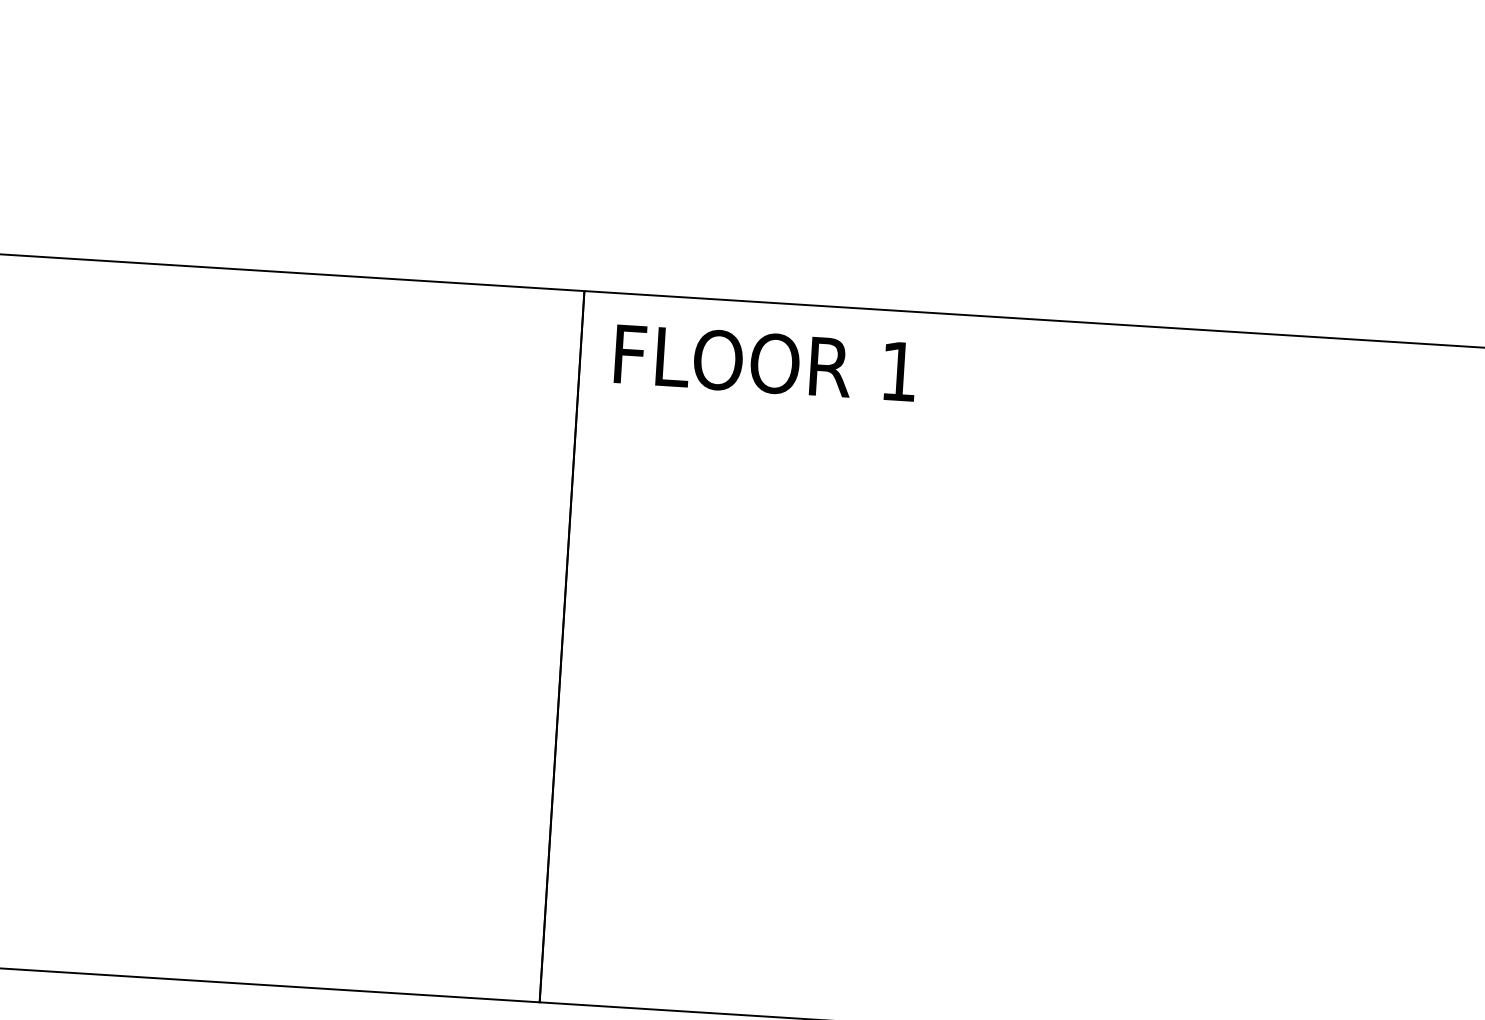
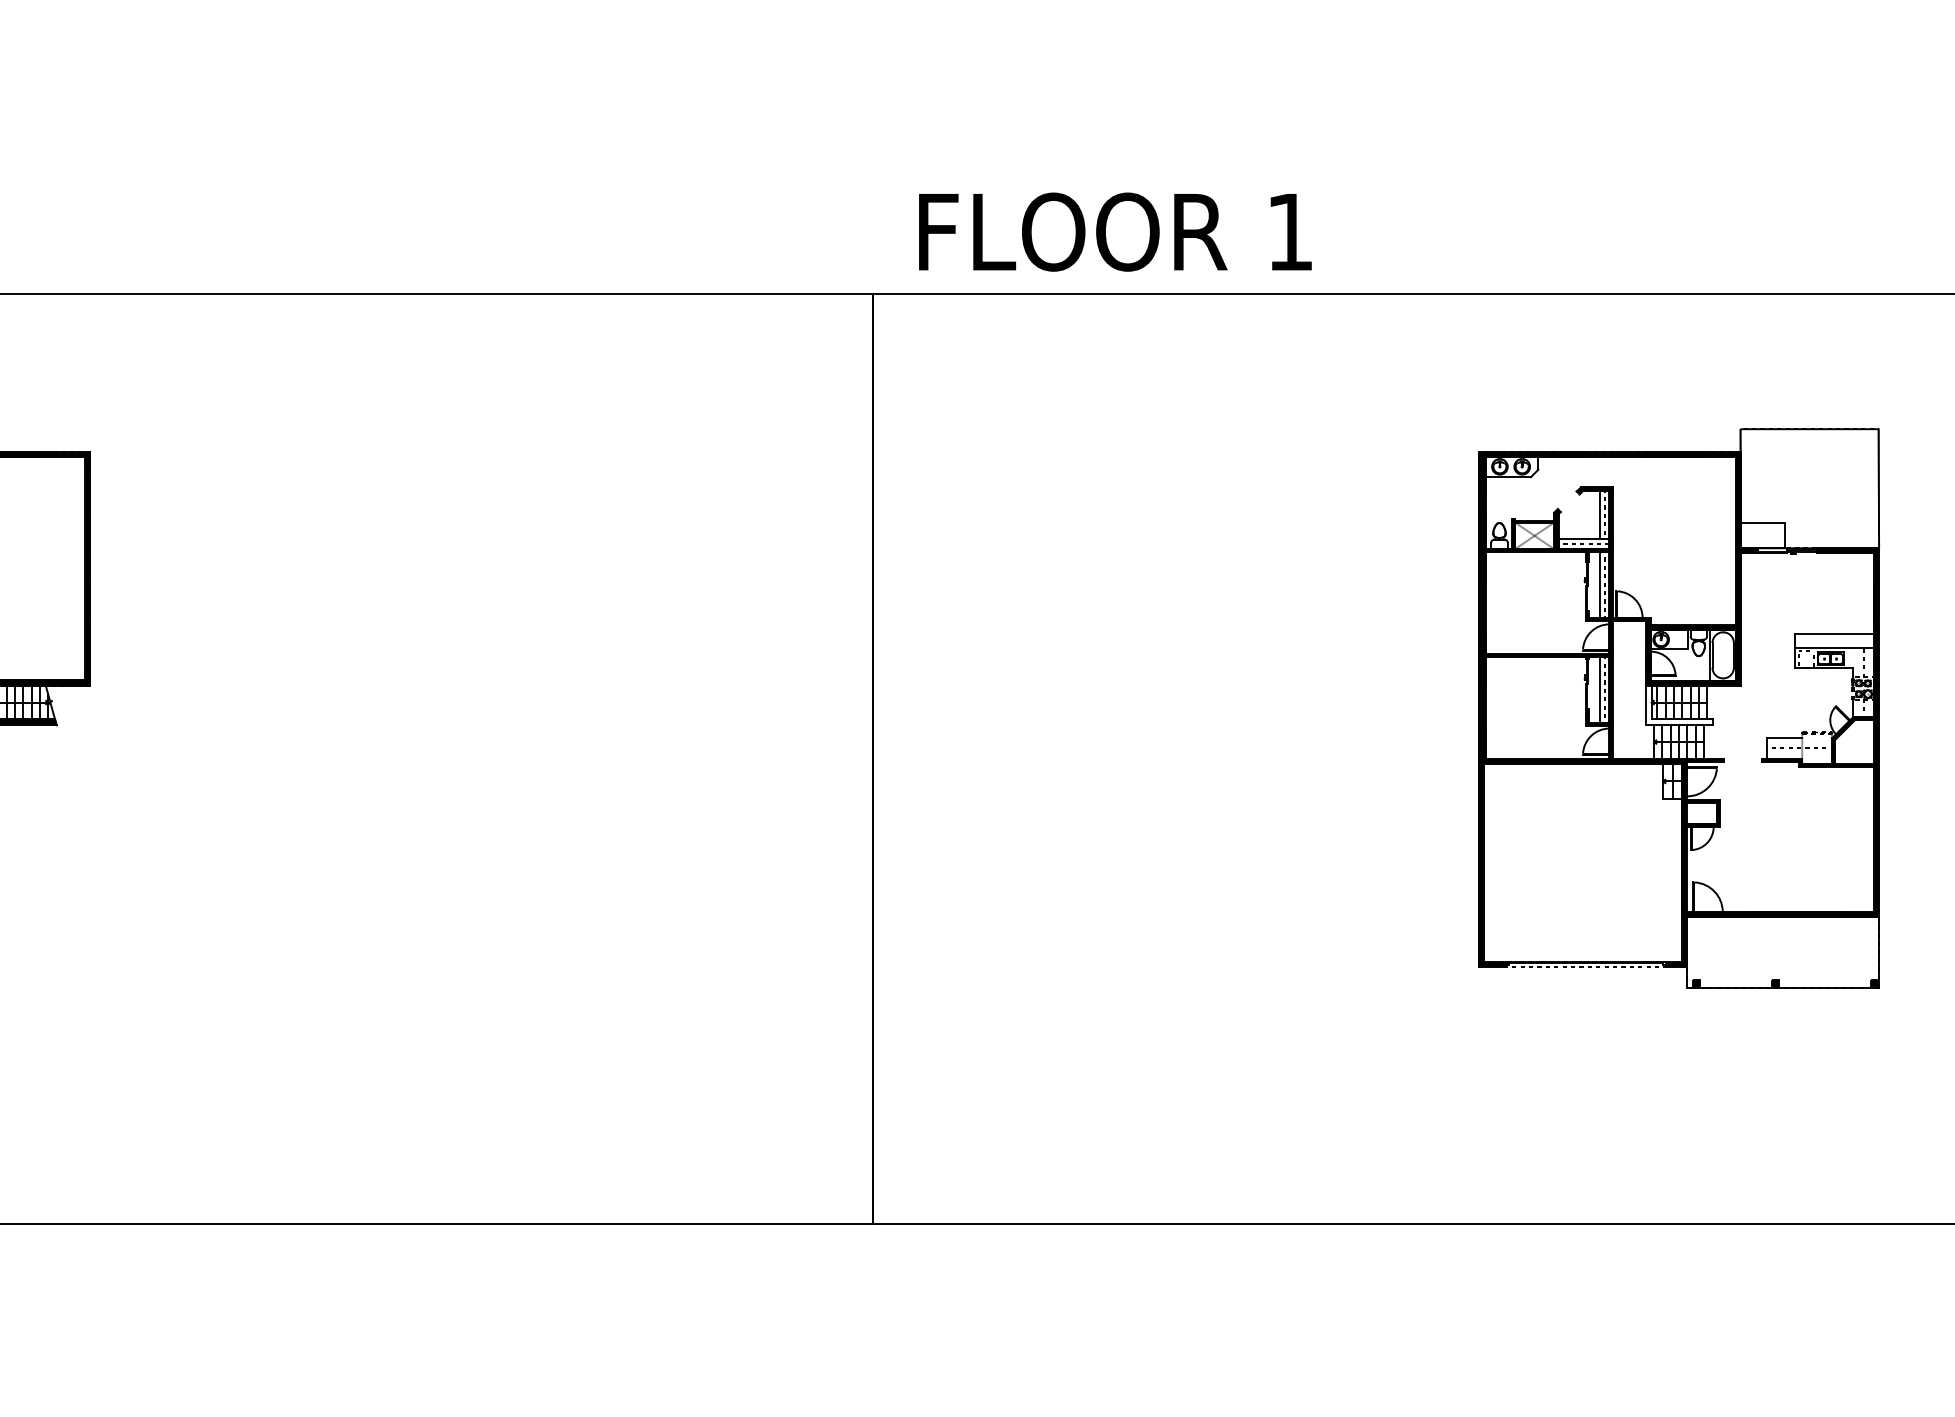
text: (765, 362) -> (1115, 231), moved
part: (1179, 646) -> (1678, 708), added

